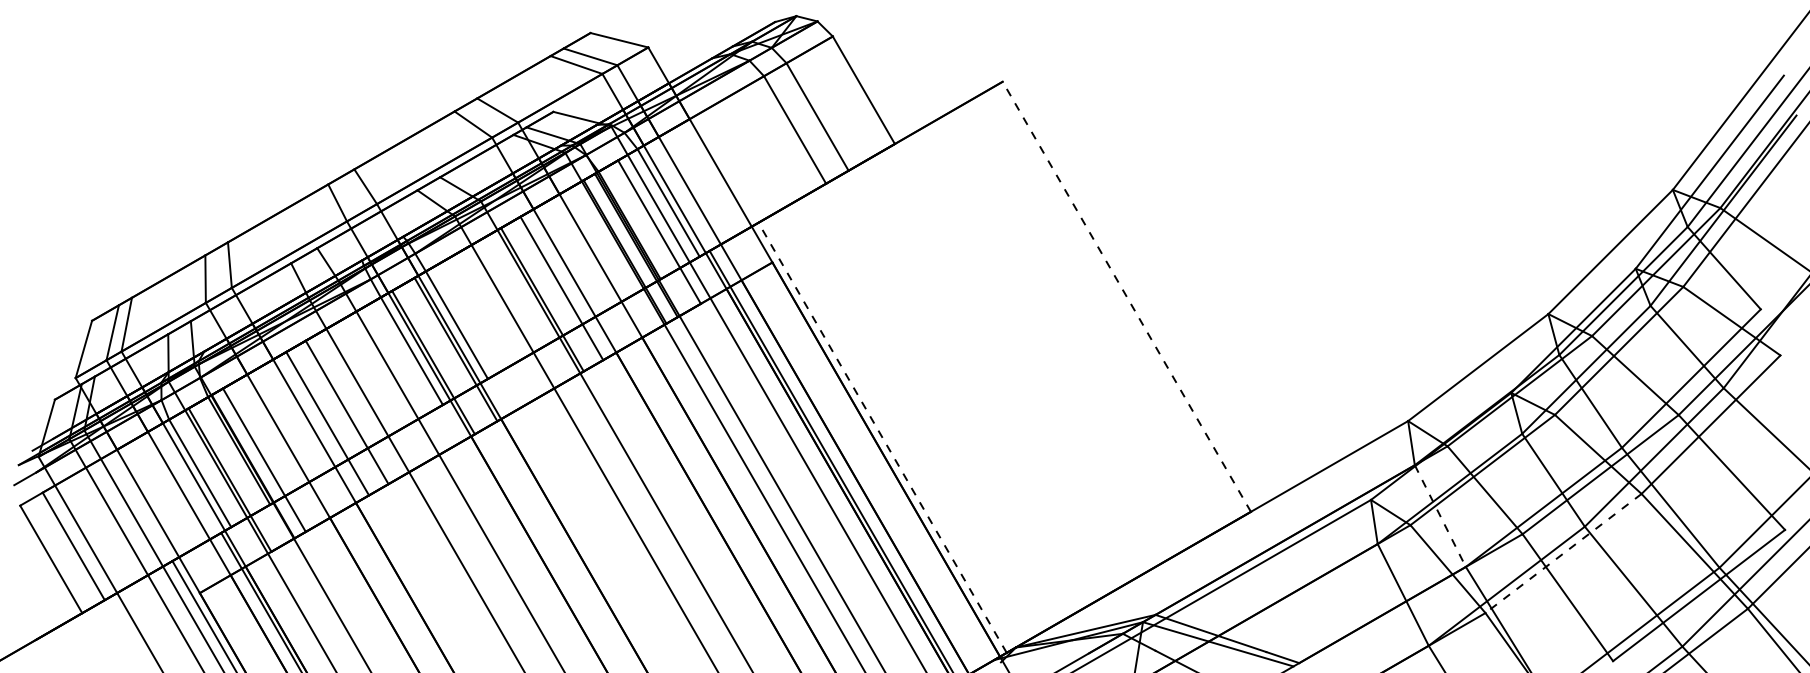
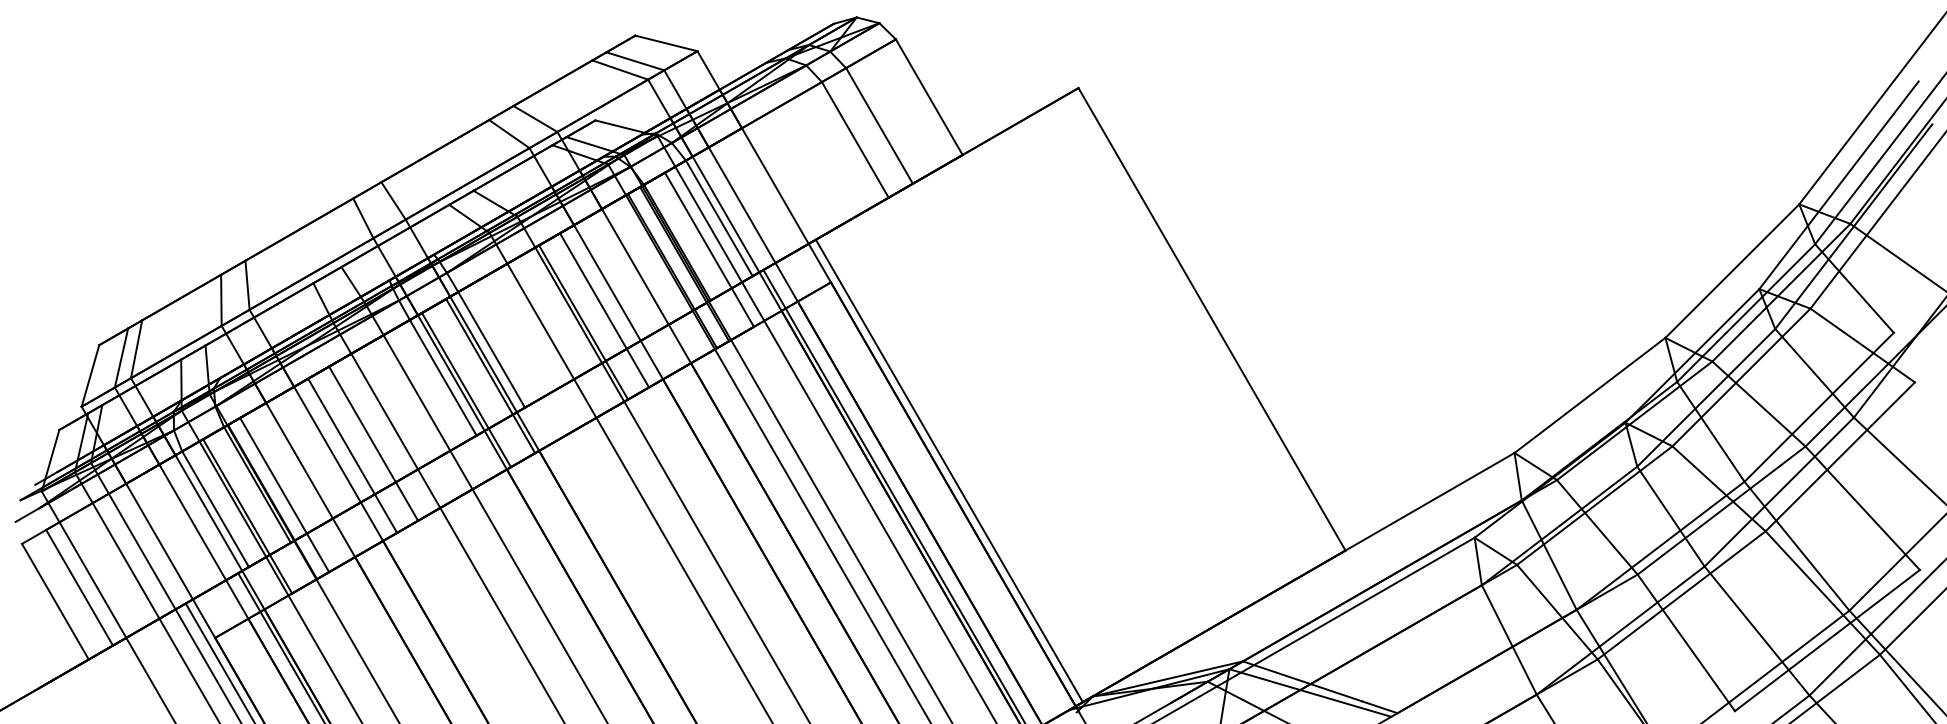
line: (1126, 296) -> (1211, 318), dashed -> solid
line: (882, 437) -> (949, 470), dashed -> solid
line: (1440, 516) -> (1549, 555), dashed -> solid
line: (1563, 553) -> (1681, 595), dashed -> solid

